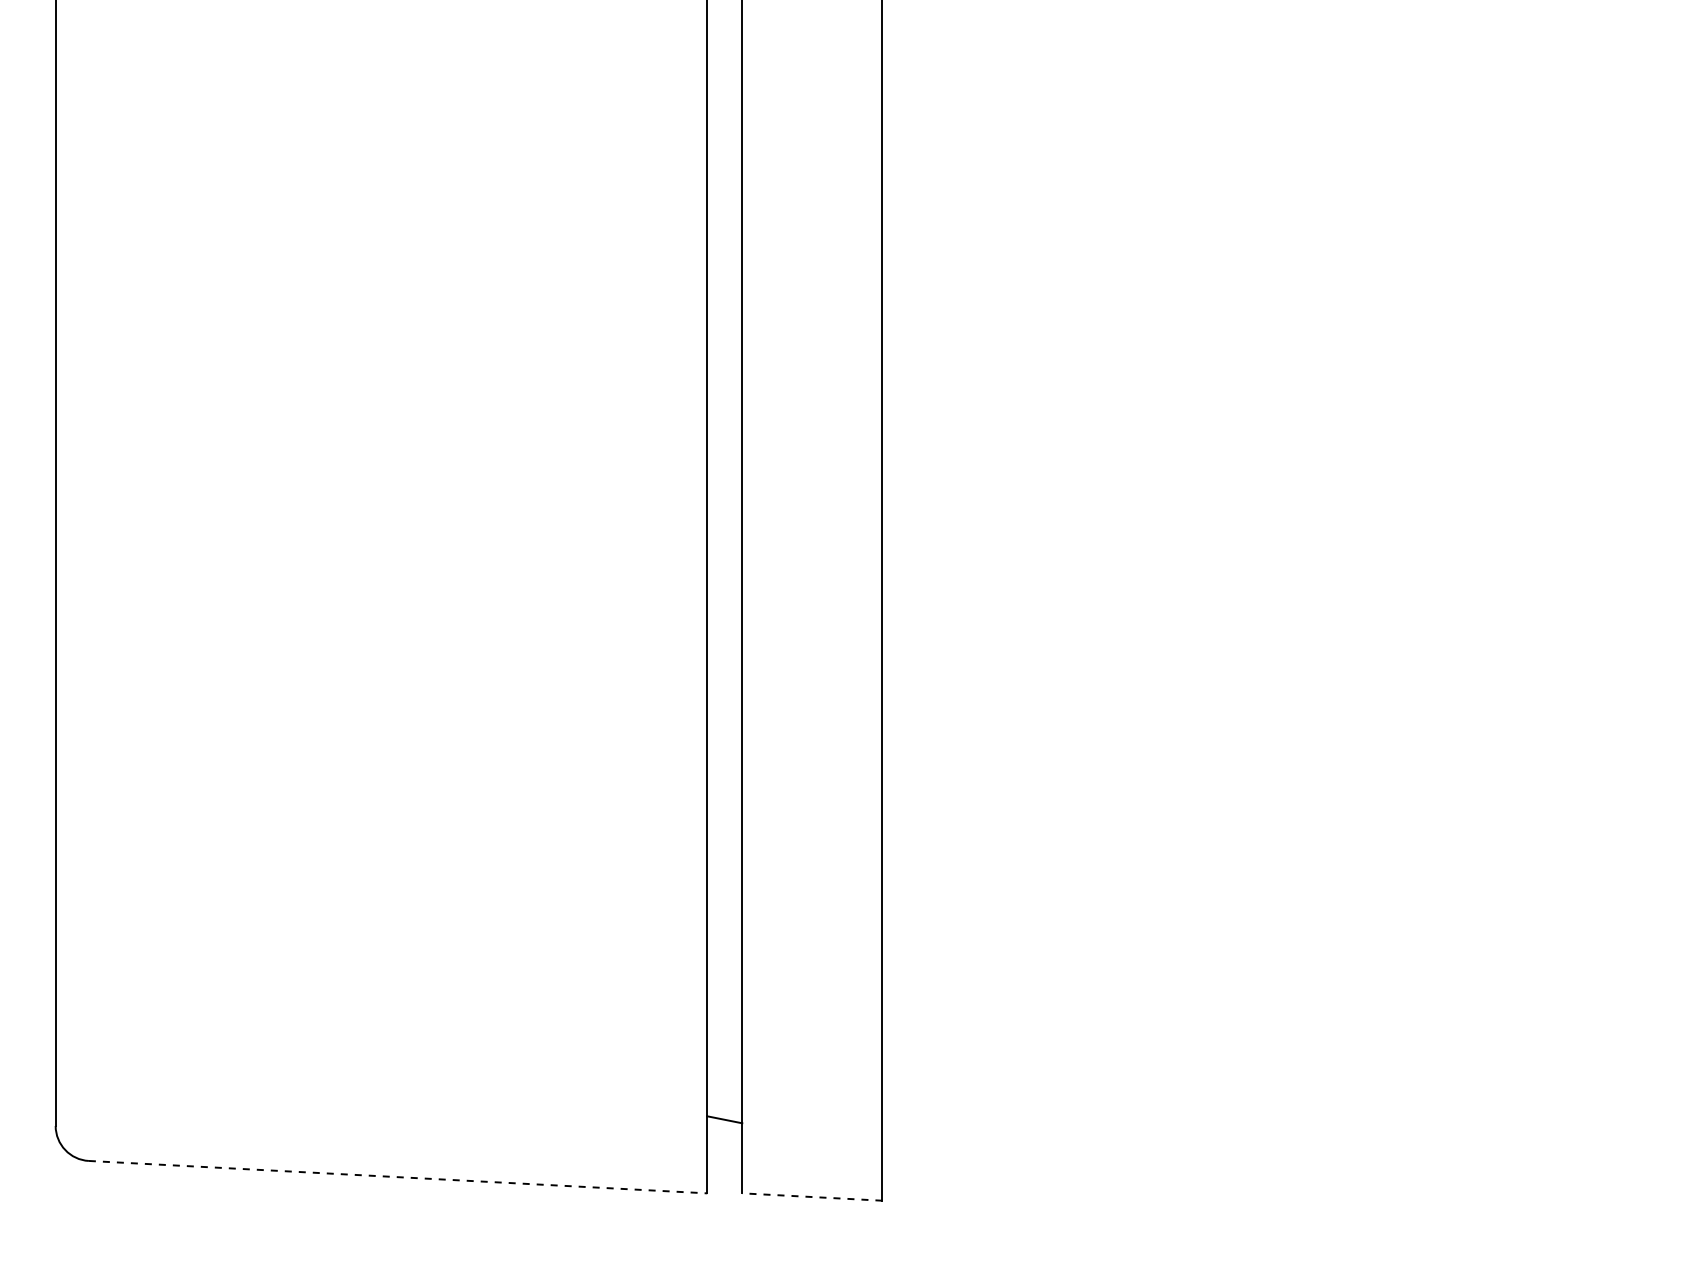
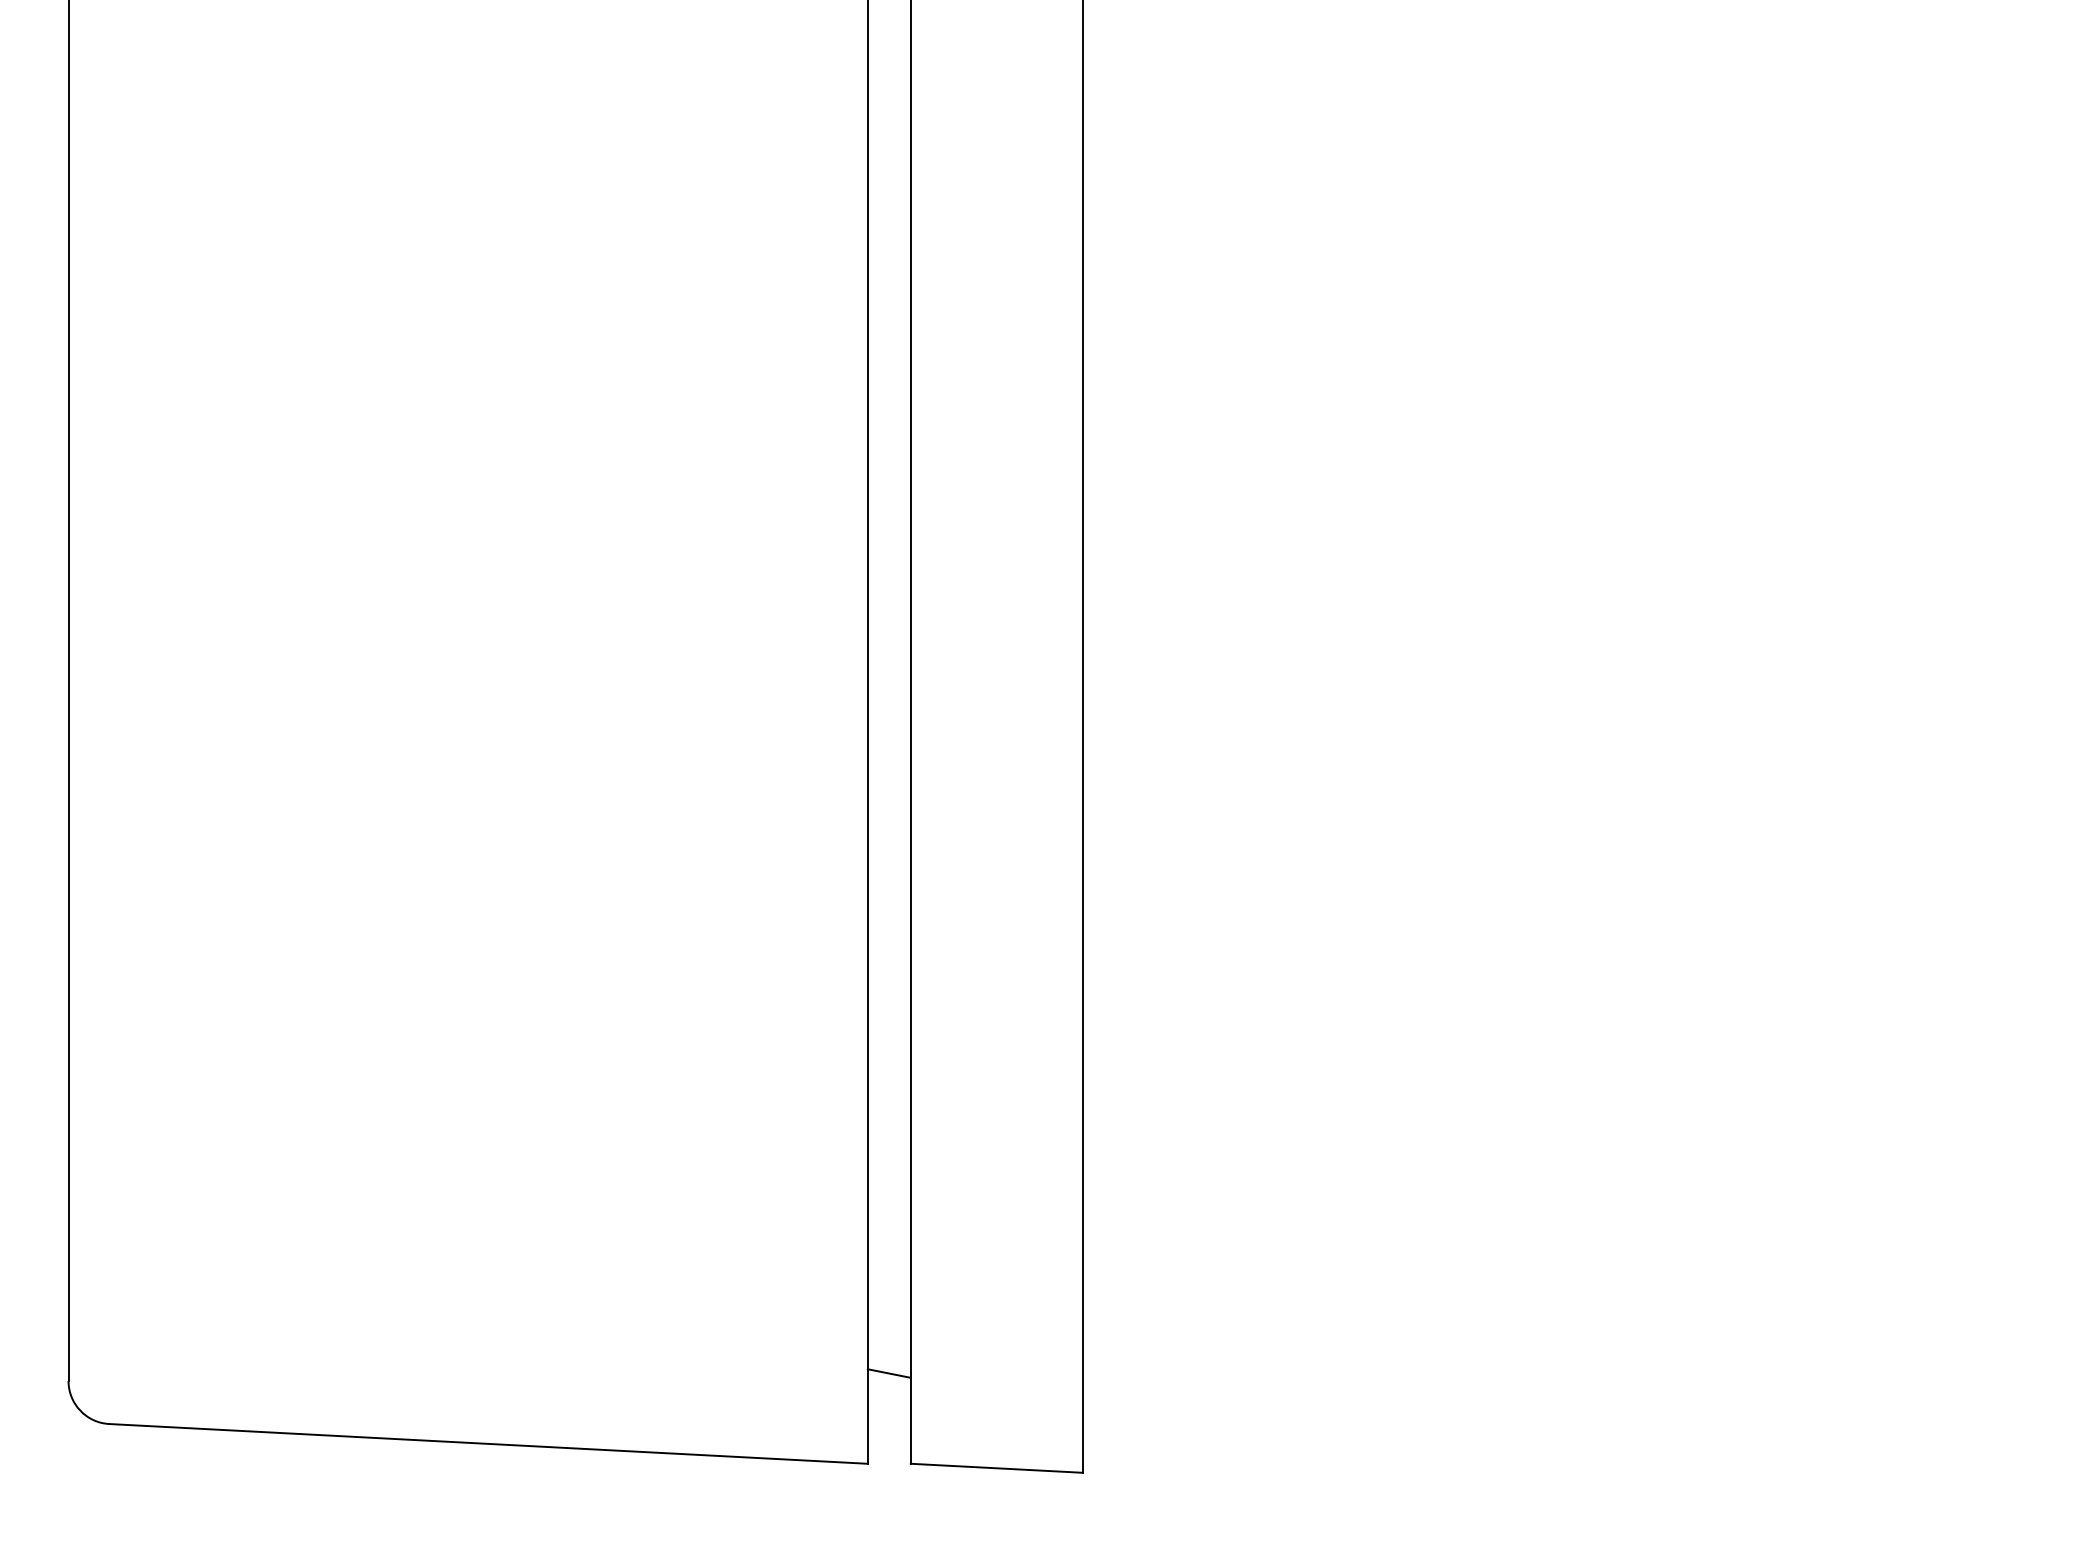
line: (398, 1176) -> (488, 1443), dashed -> solid
line: (812, 1197) -> (996, 1468), dashed -> solid

